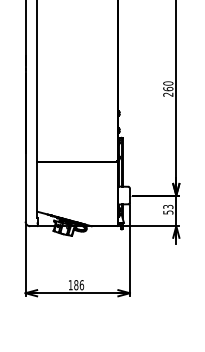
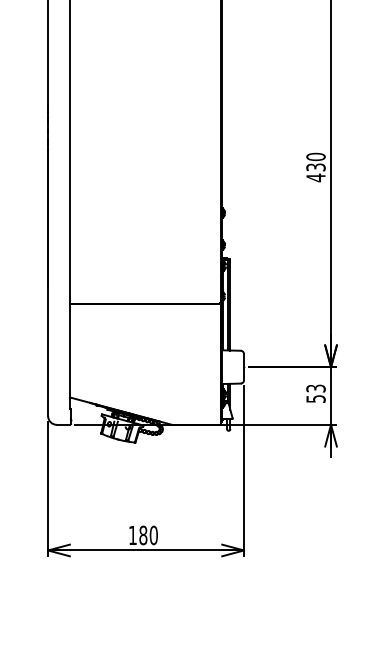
text: (168, 91) -> (316, 171), 260 -> 430
text: (82, 284) -> (154, 534), 186 -> 180

